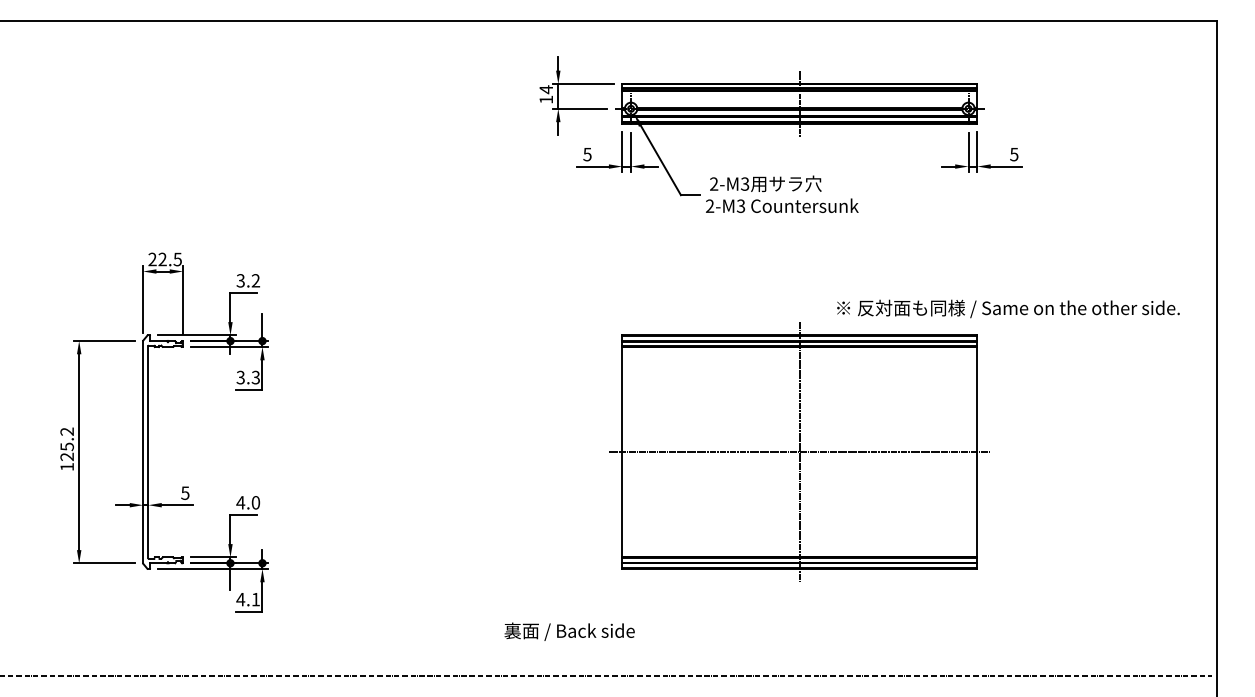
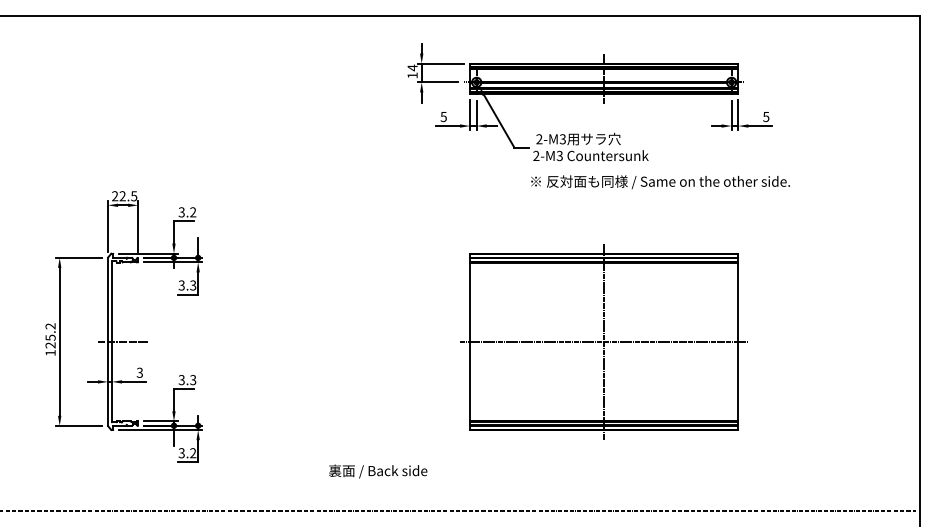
text: (1008, 308) -> (660, 181), moved
line: (162, 452) -> (122, 342), added
text: (185, 492) -> (140, 372), 5 -> 3
text: (248, 502) -> (187, 379), 4.0 -> 3.3
text: (248, 599) -> (187, 453), 4.1 -> 3.2
text: (569, 631) -> (378, 471), moved

